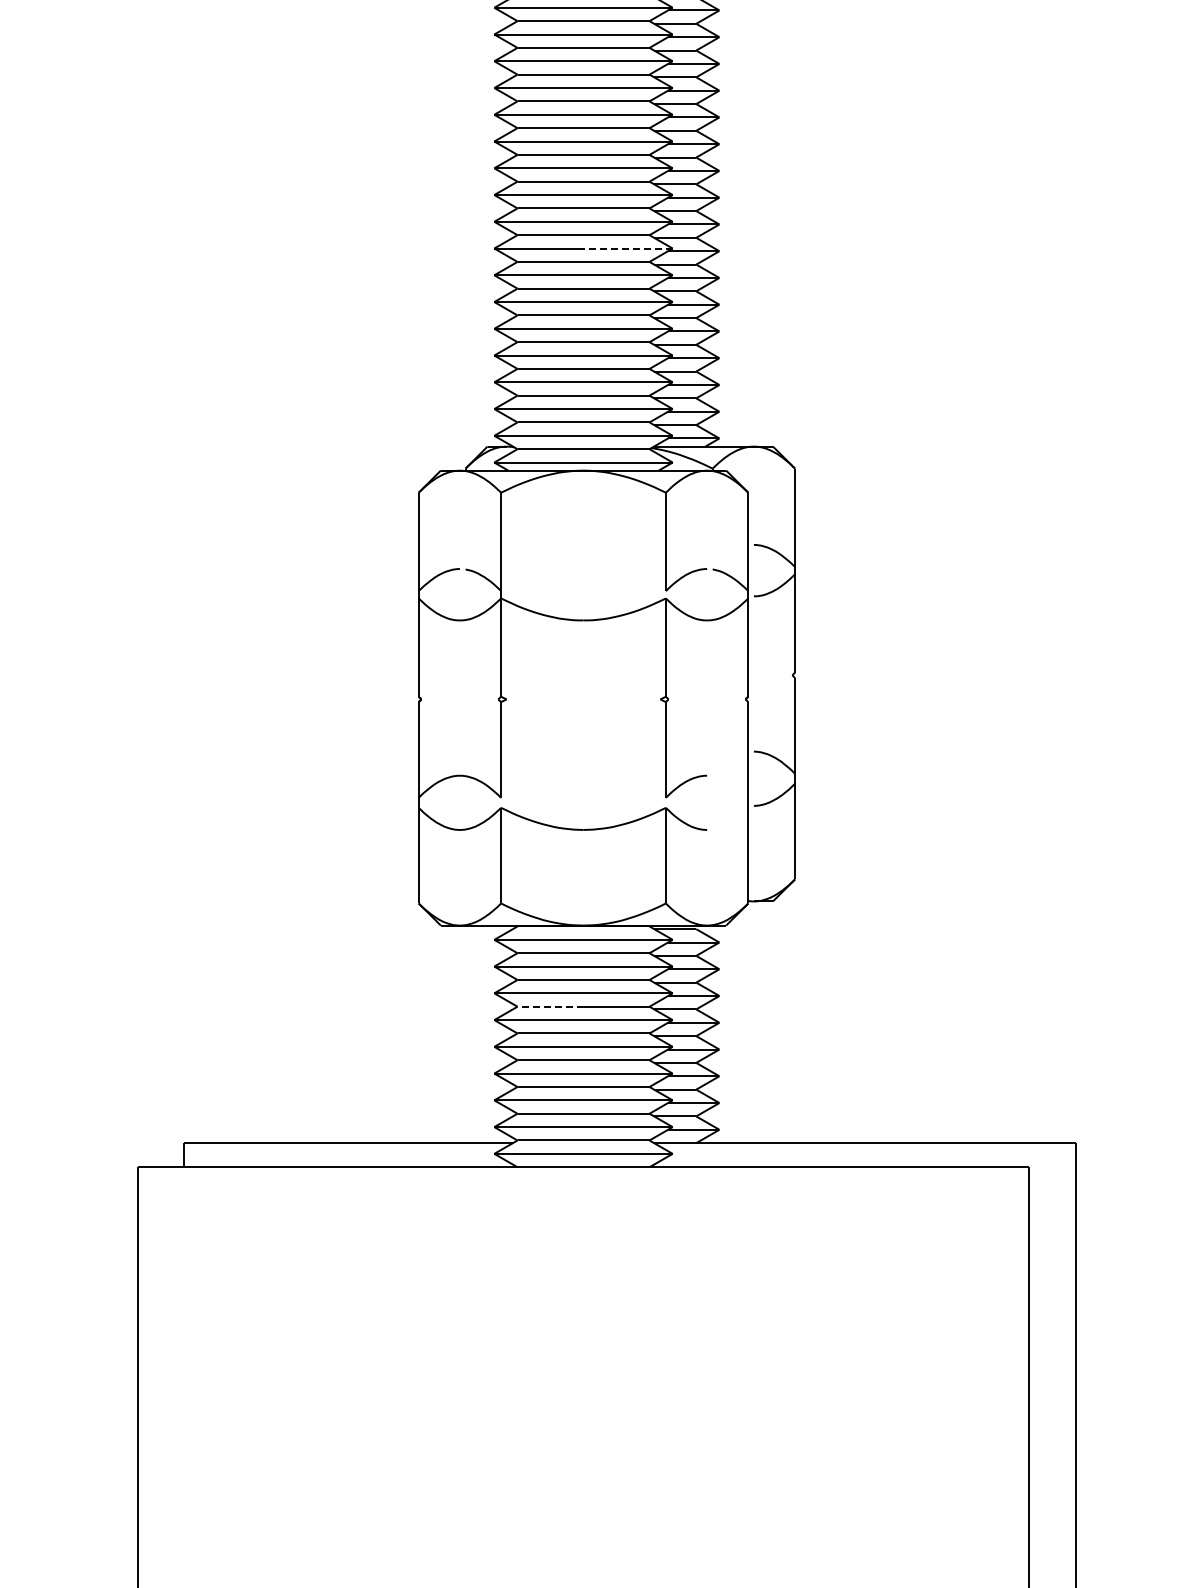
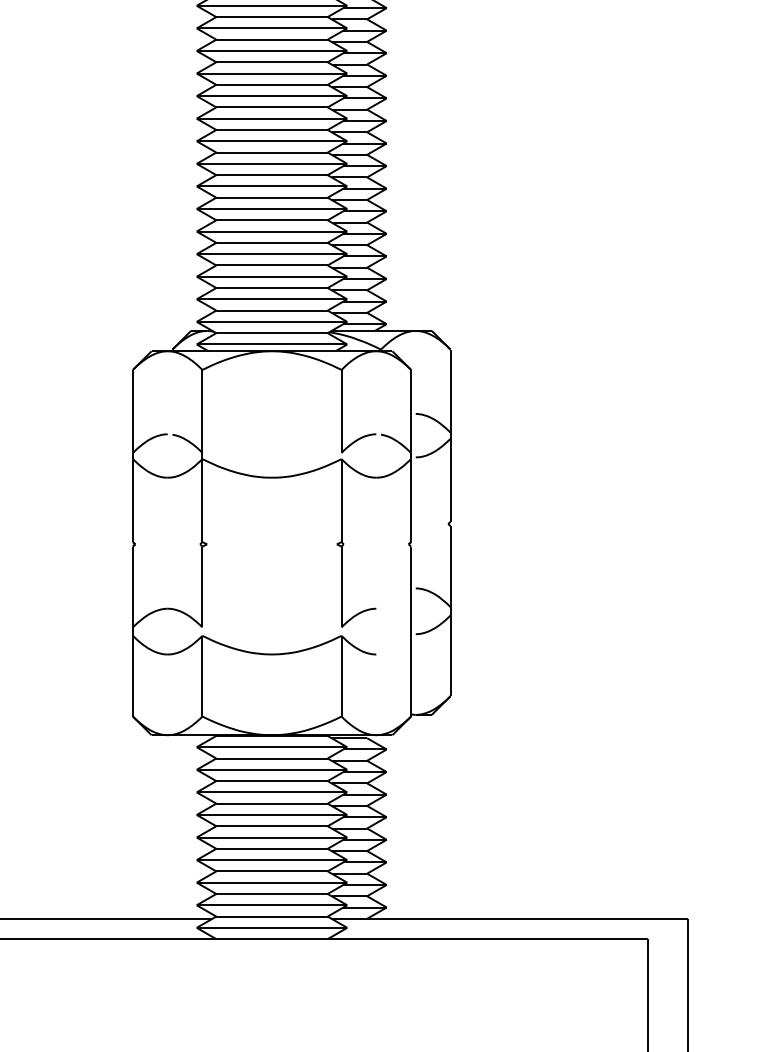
line: (628, 248) -> (309, 163), dashed -> solid
line: (550, 1006) -> (244, 803), dashed -> solid

